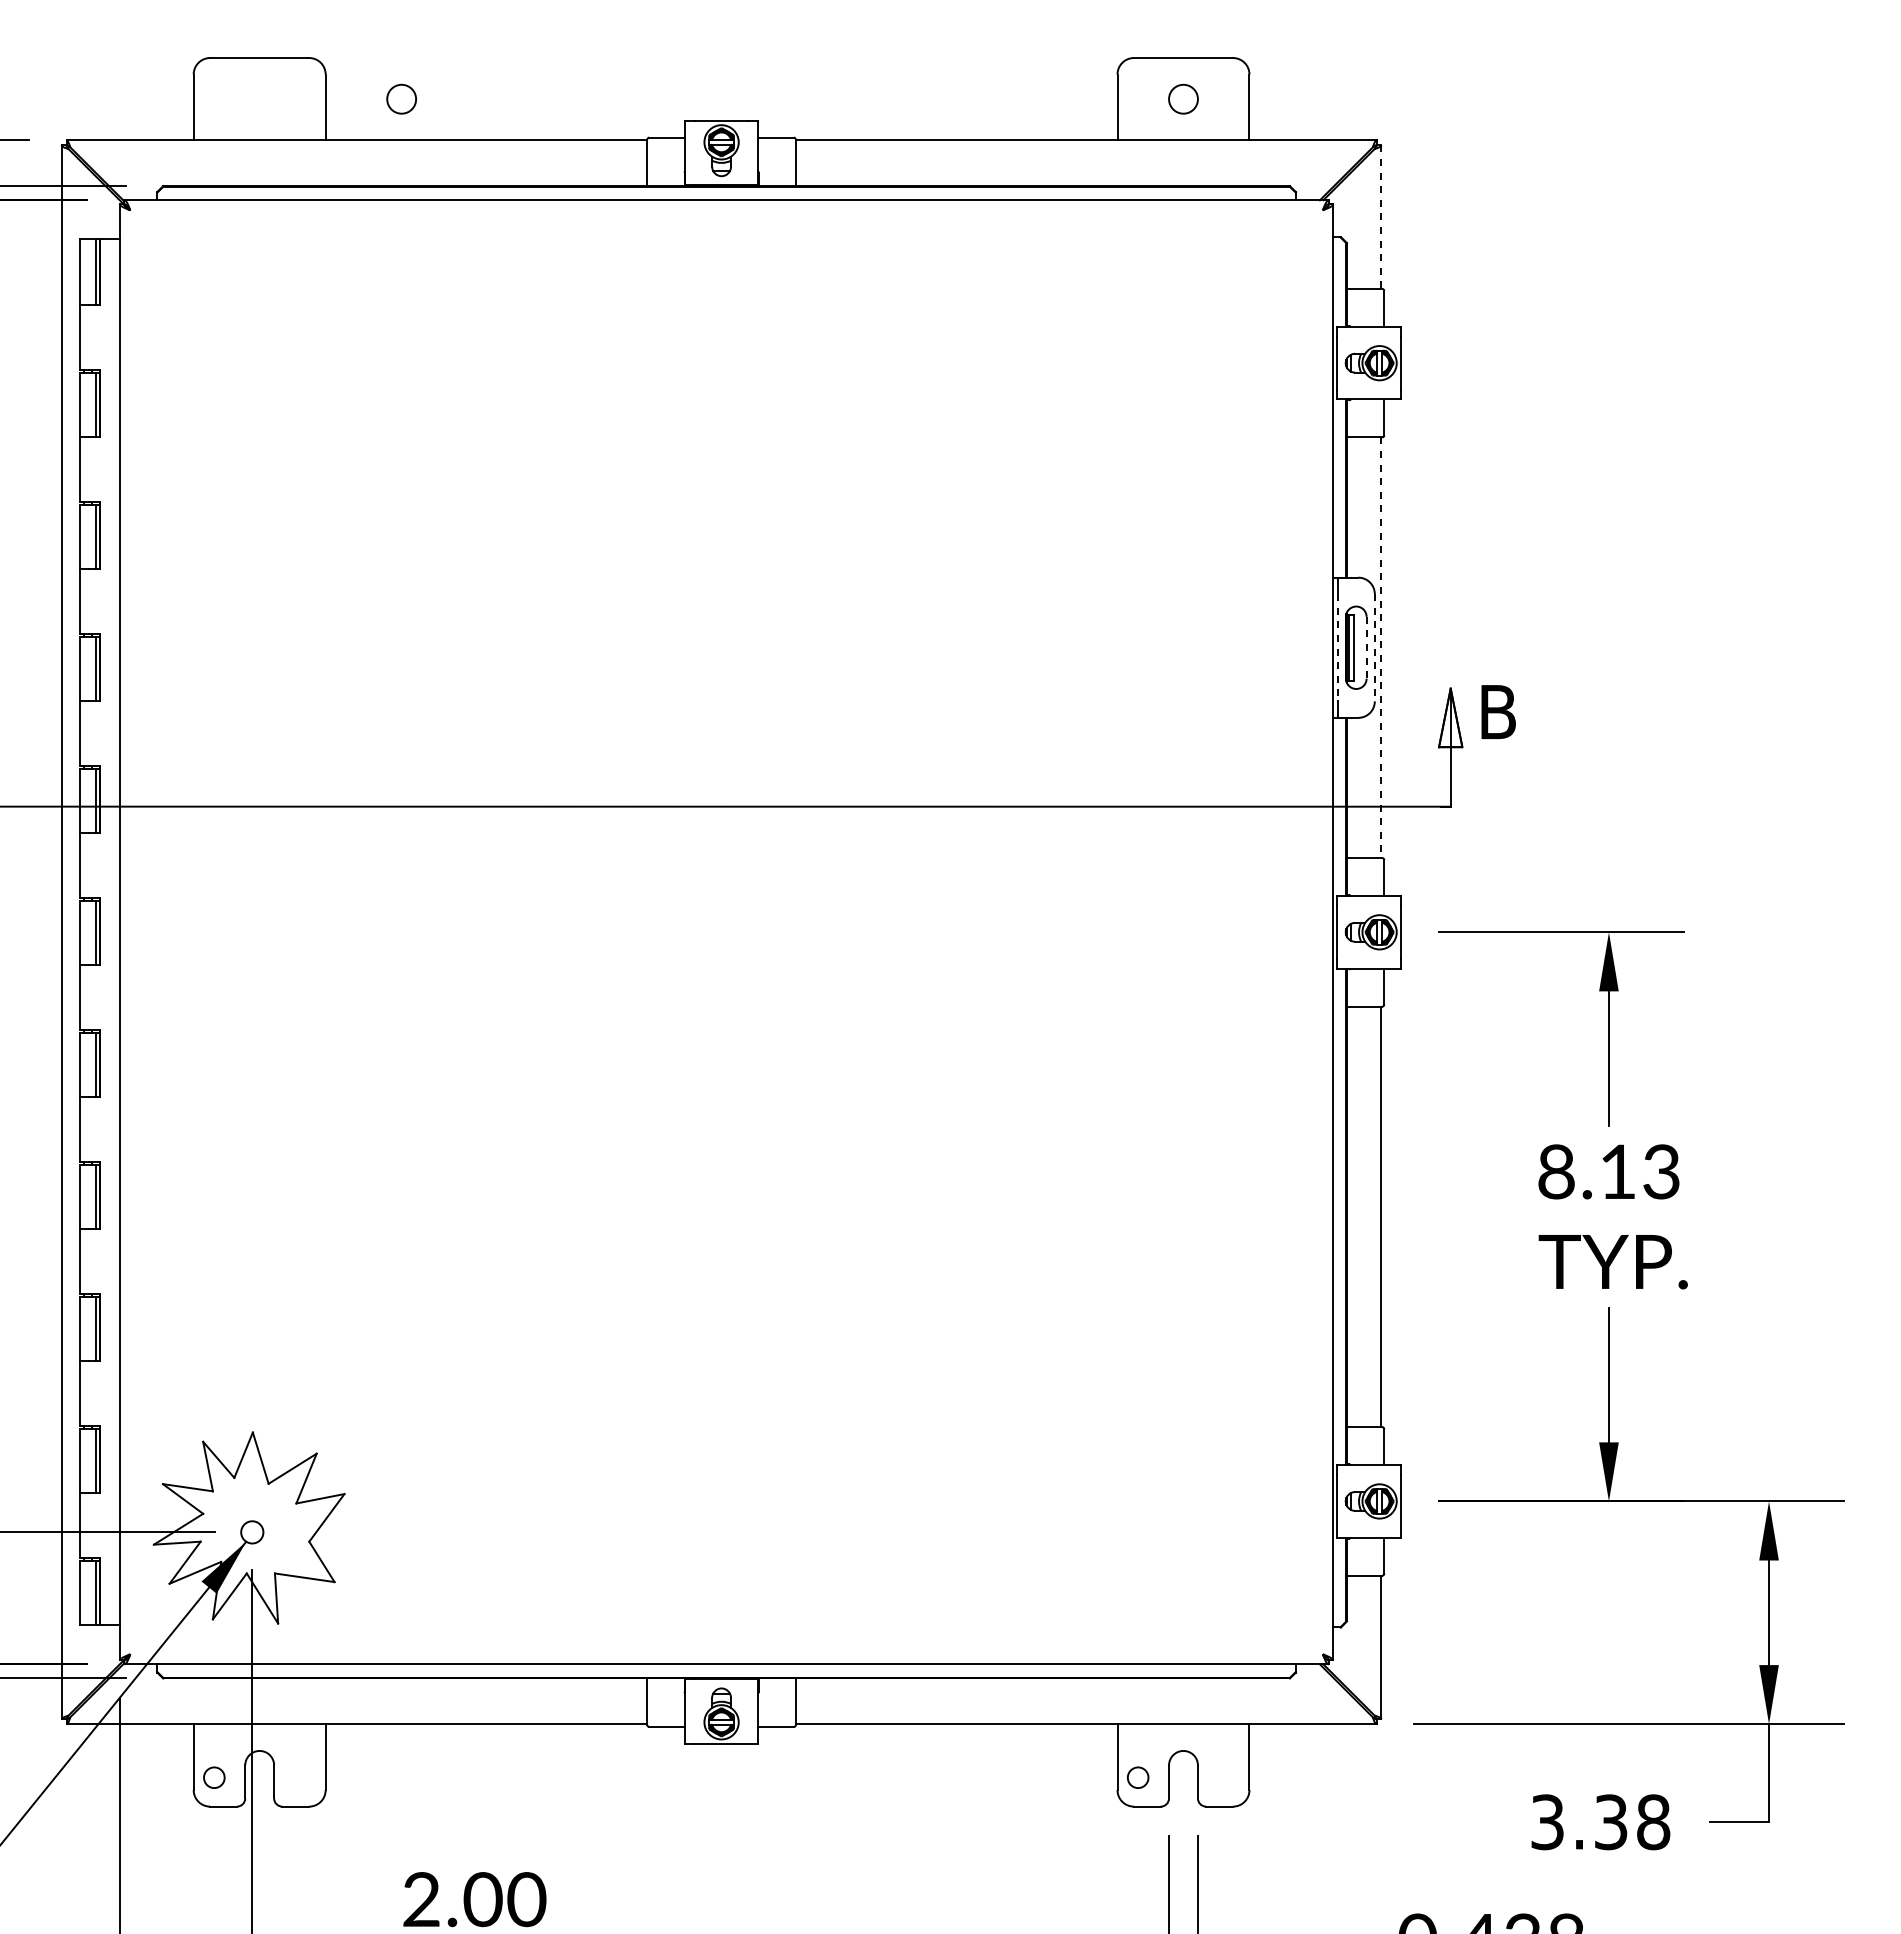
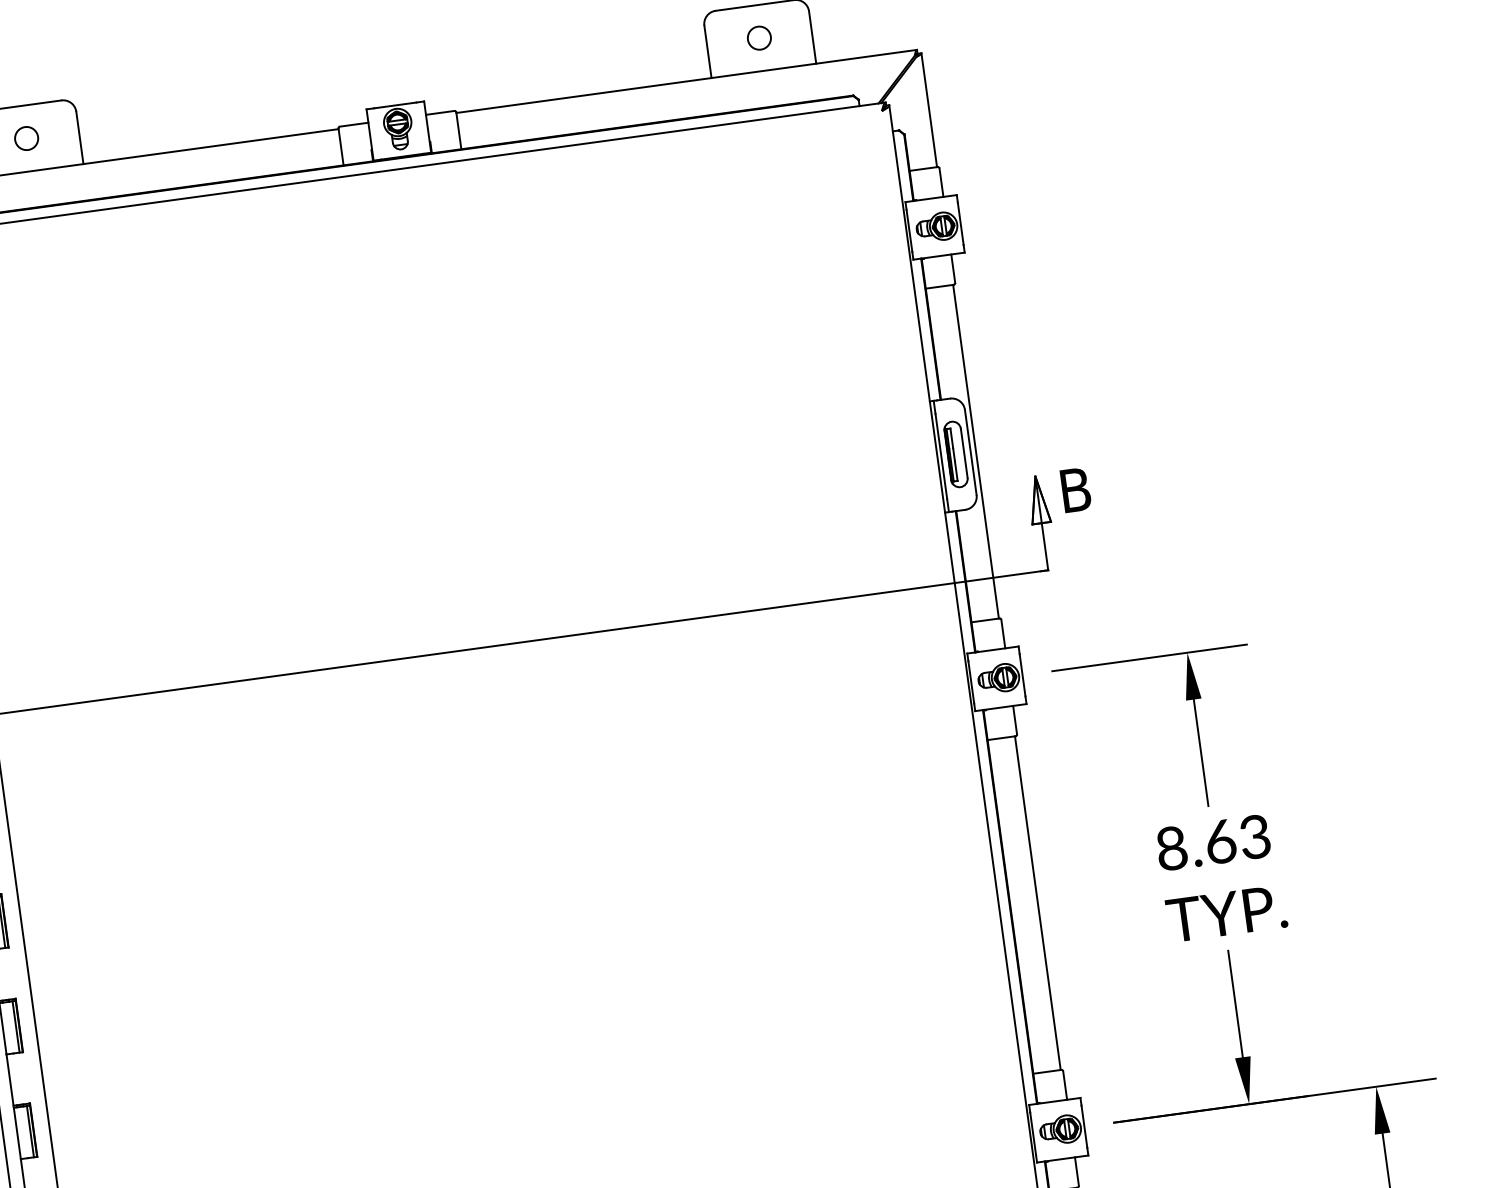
circle: (401, 98) -> (26, 137), moved
line: (1381, 217) -> (929, 110), dashed -> solid
line: (1337, 647) -> (941, 456), dashed -> solid
line: (1366, 647) -> (964, 453), dashed -> solid
line: (1374, 647) -> (970, 452), dashed -> solid
line: (1381, 648) -> (976, 452), dashed -> solid
text: (1618, 1171) -> (1220, 841), 8.13 -> 8.63

